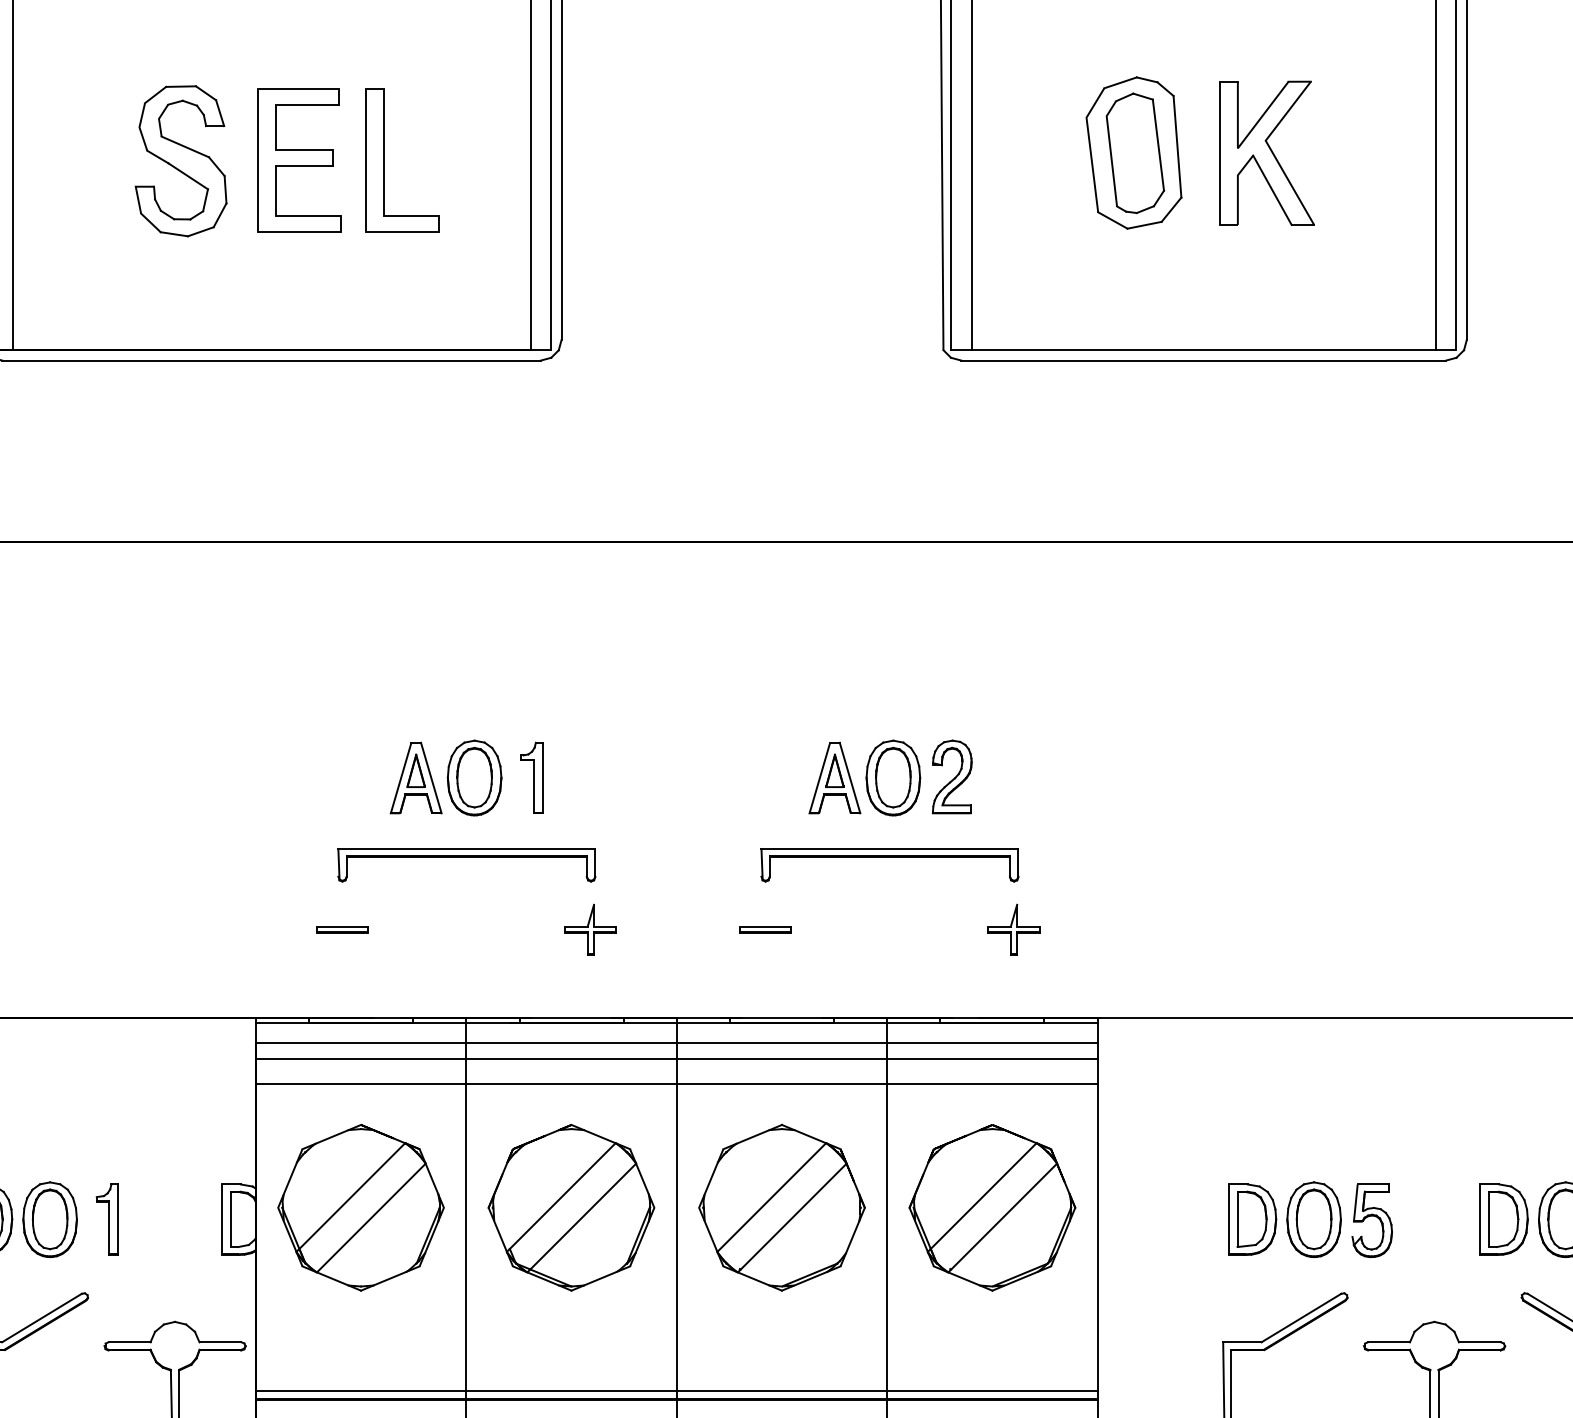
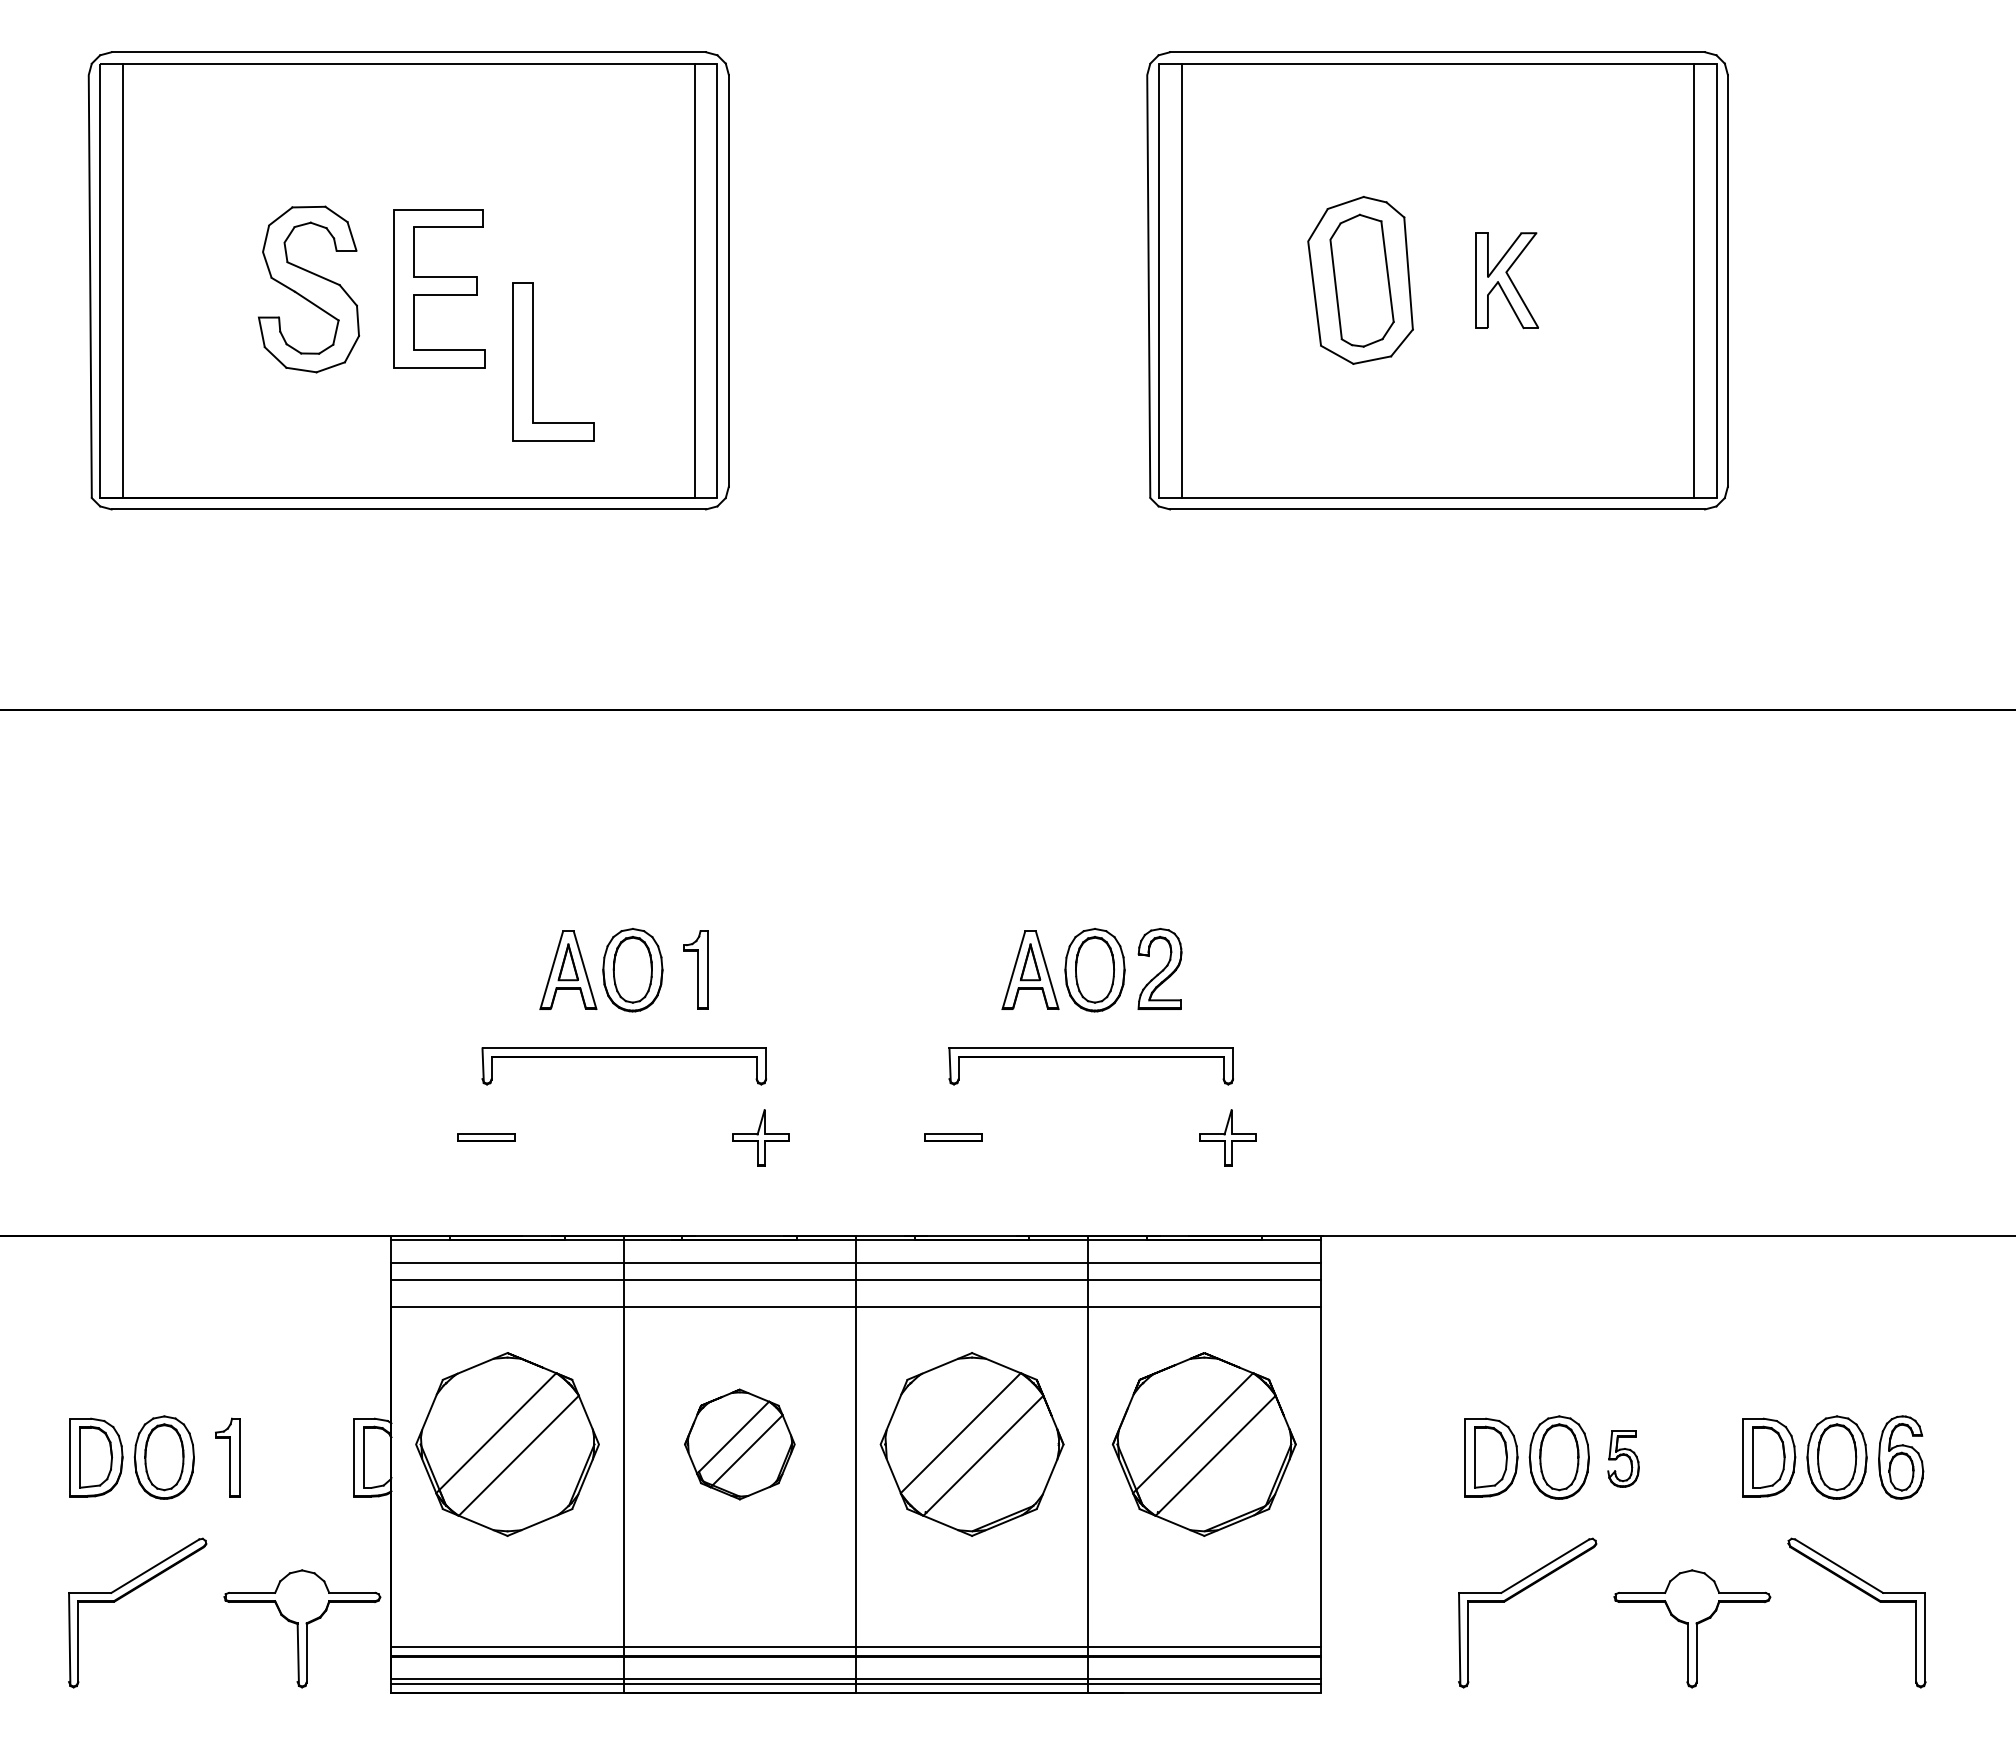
part: (1266, 153) -> (1506, 280), size x0.6
part: (384, 160) -> (533, 361), moved
part: (571, 1207) -> (739, 1444), size x0.6
part: (1372, 1220) -> (1623, 1458), size x0.7

